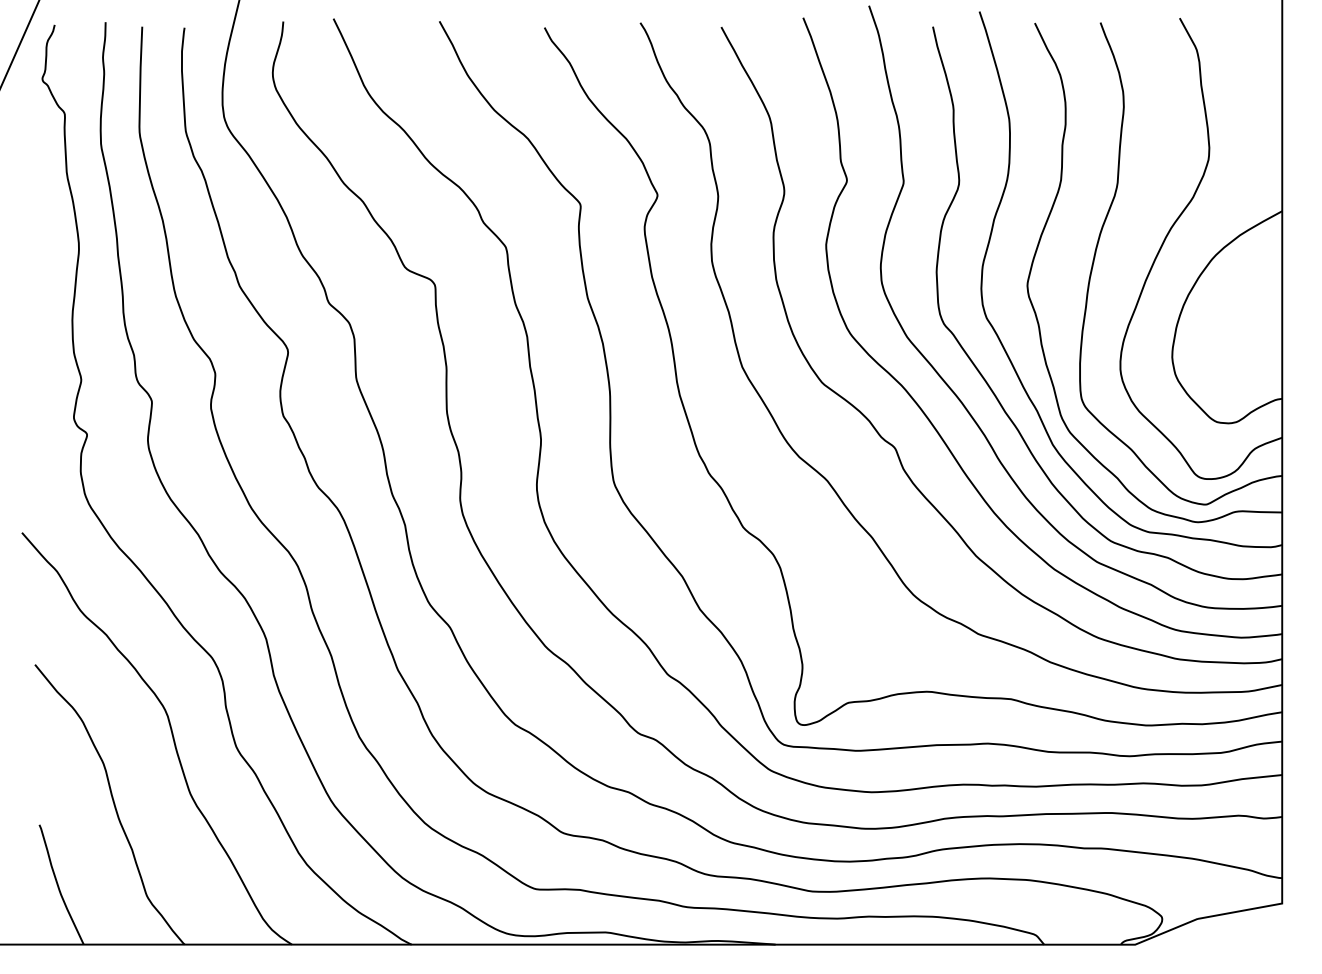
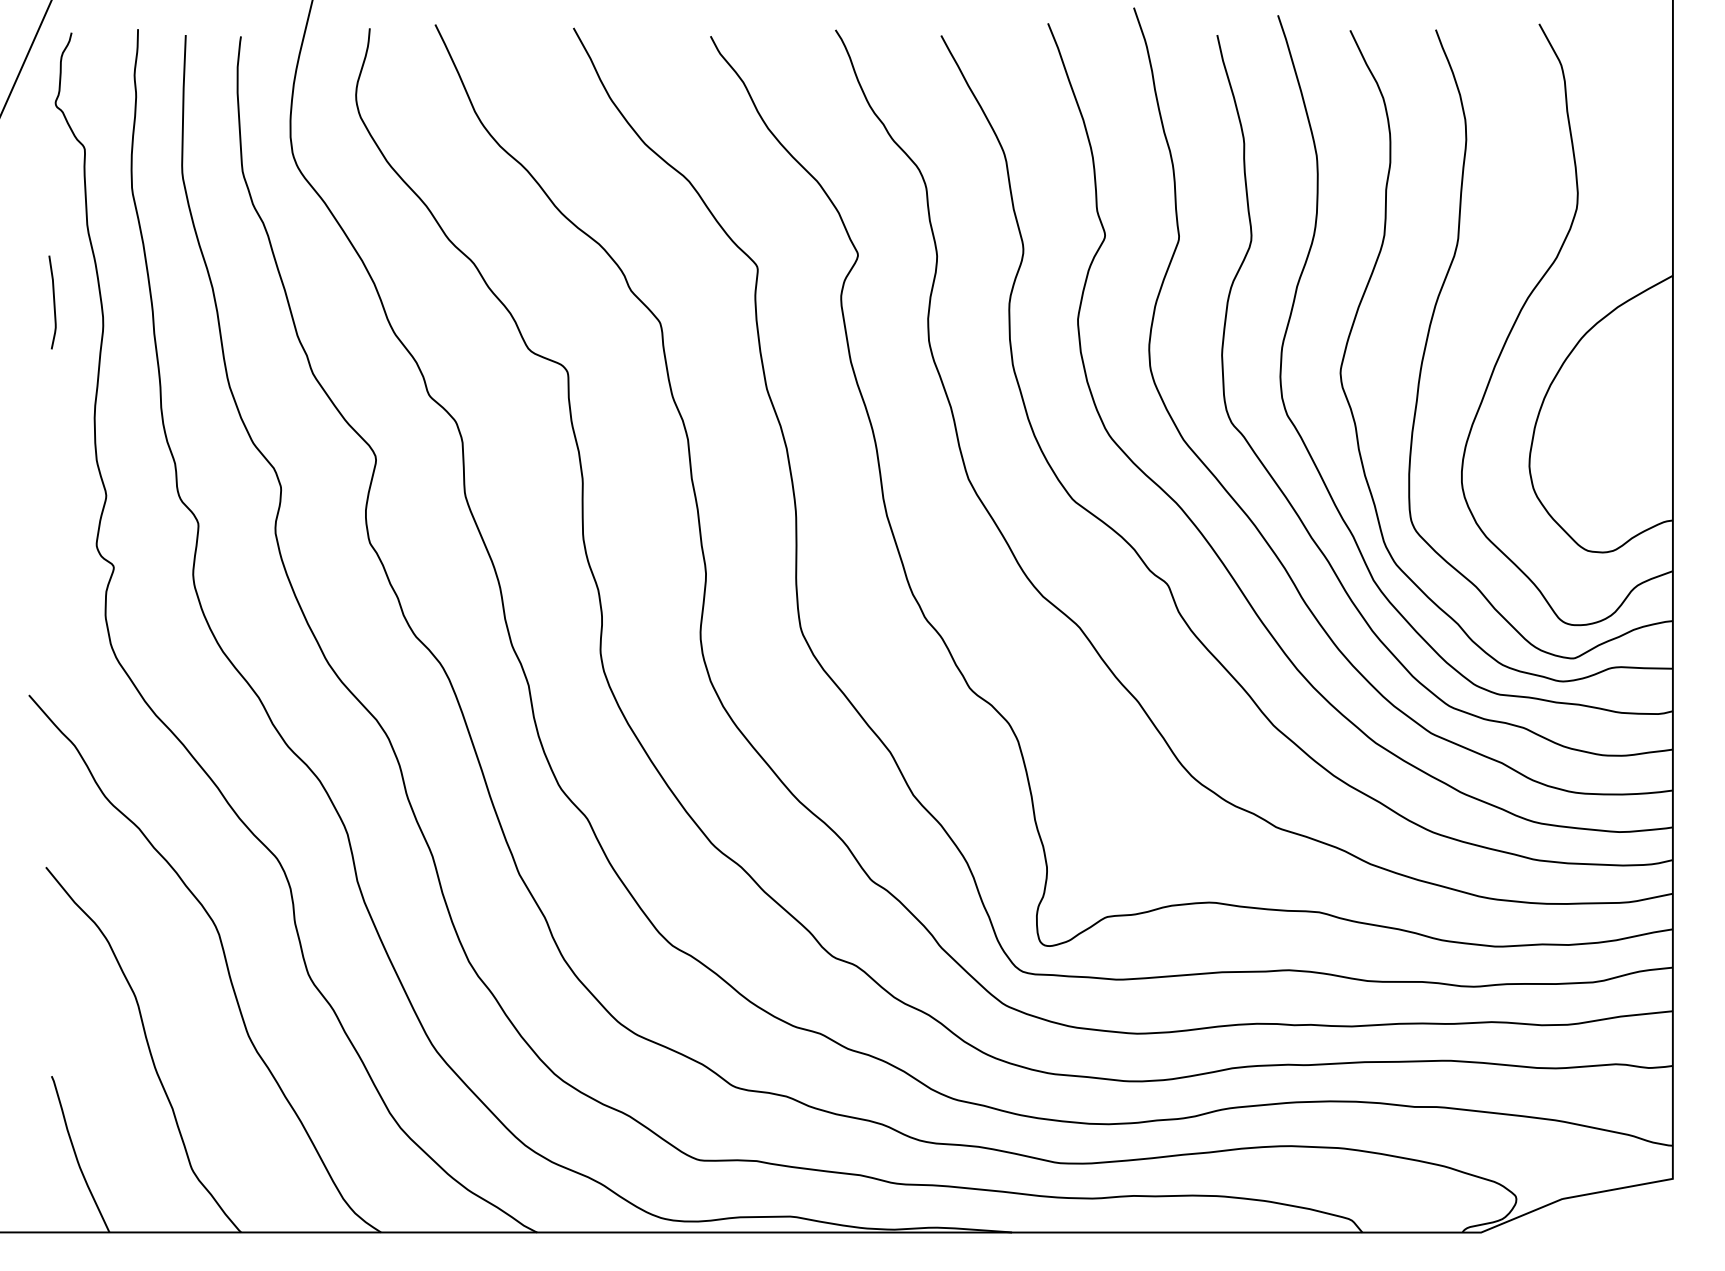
curve: (40, 231) -> (53, 302), added

